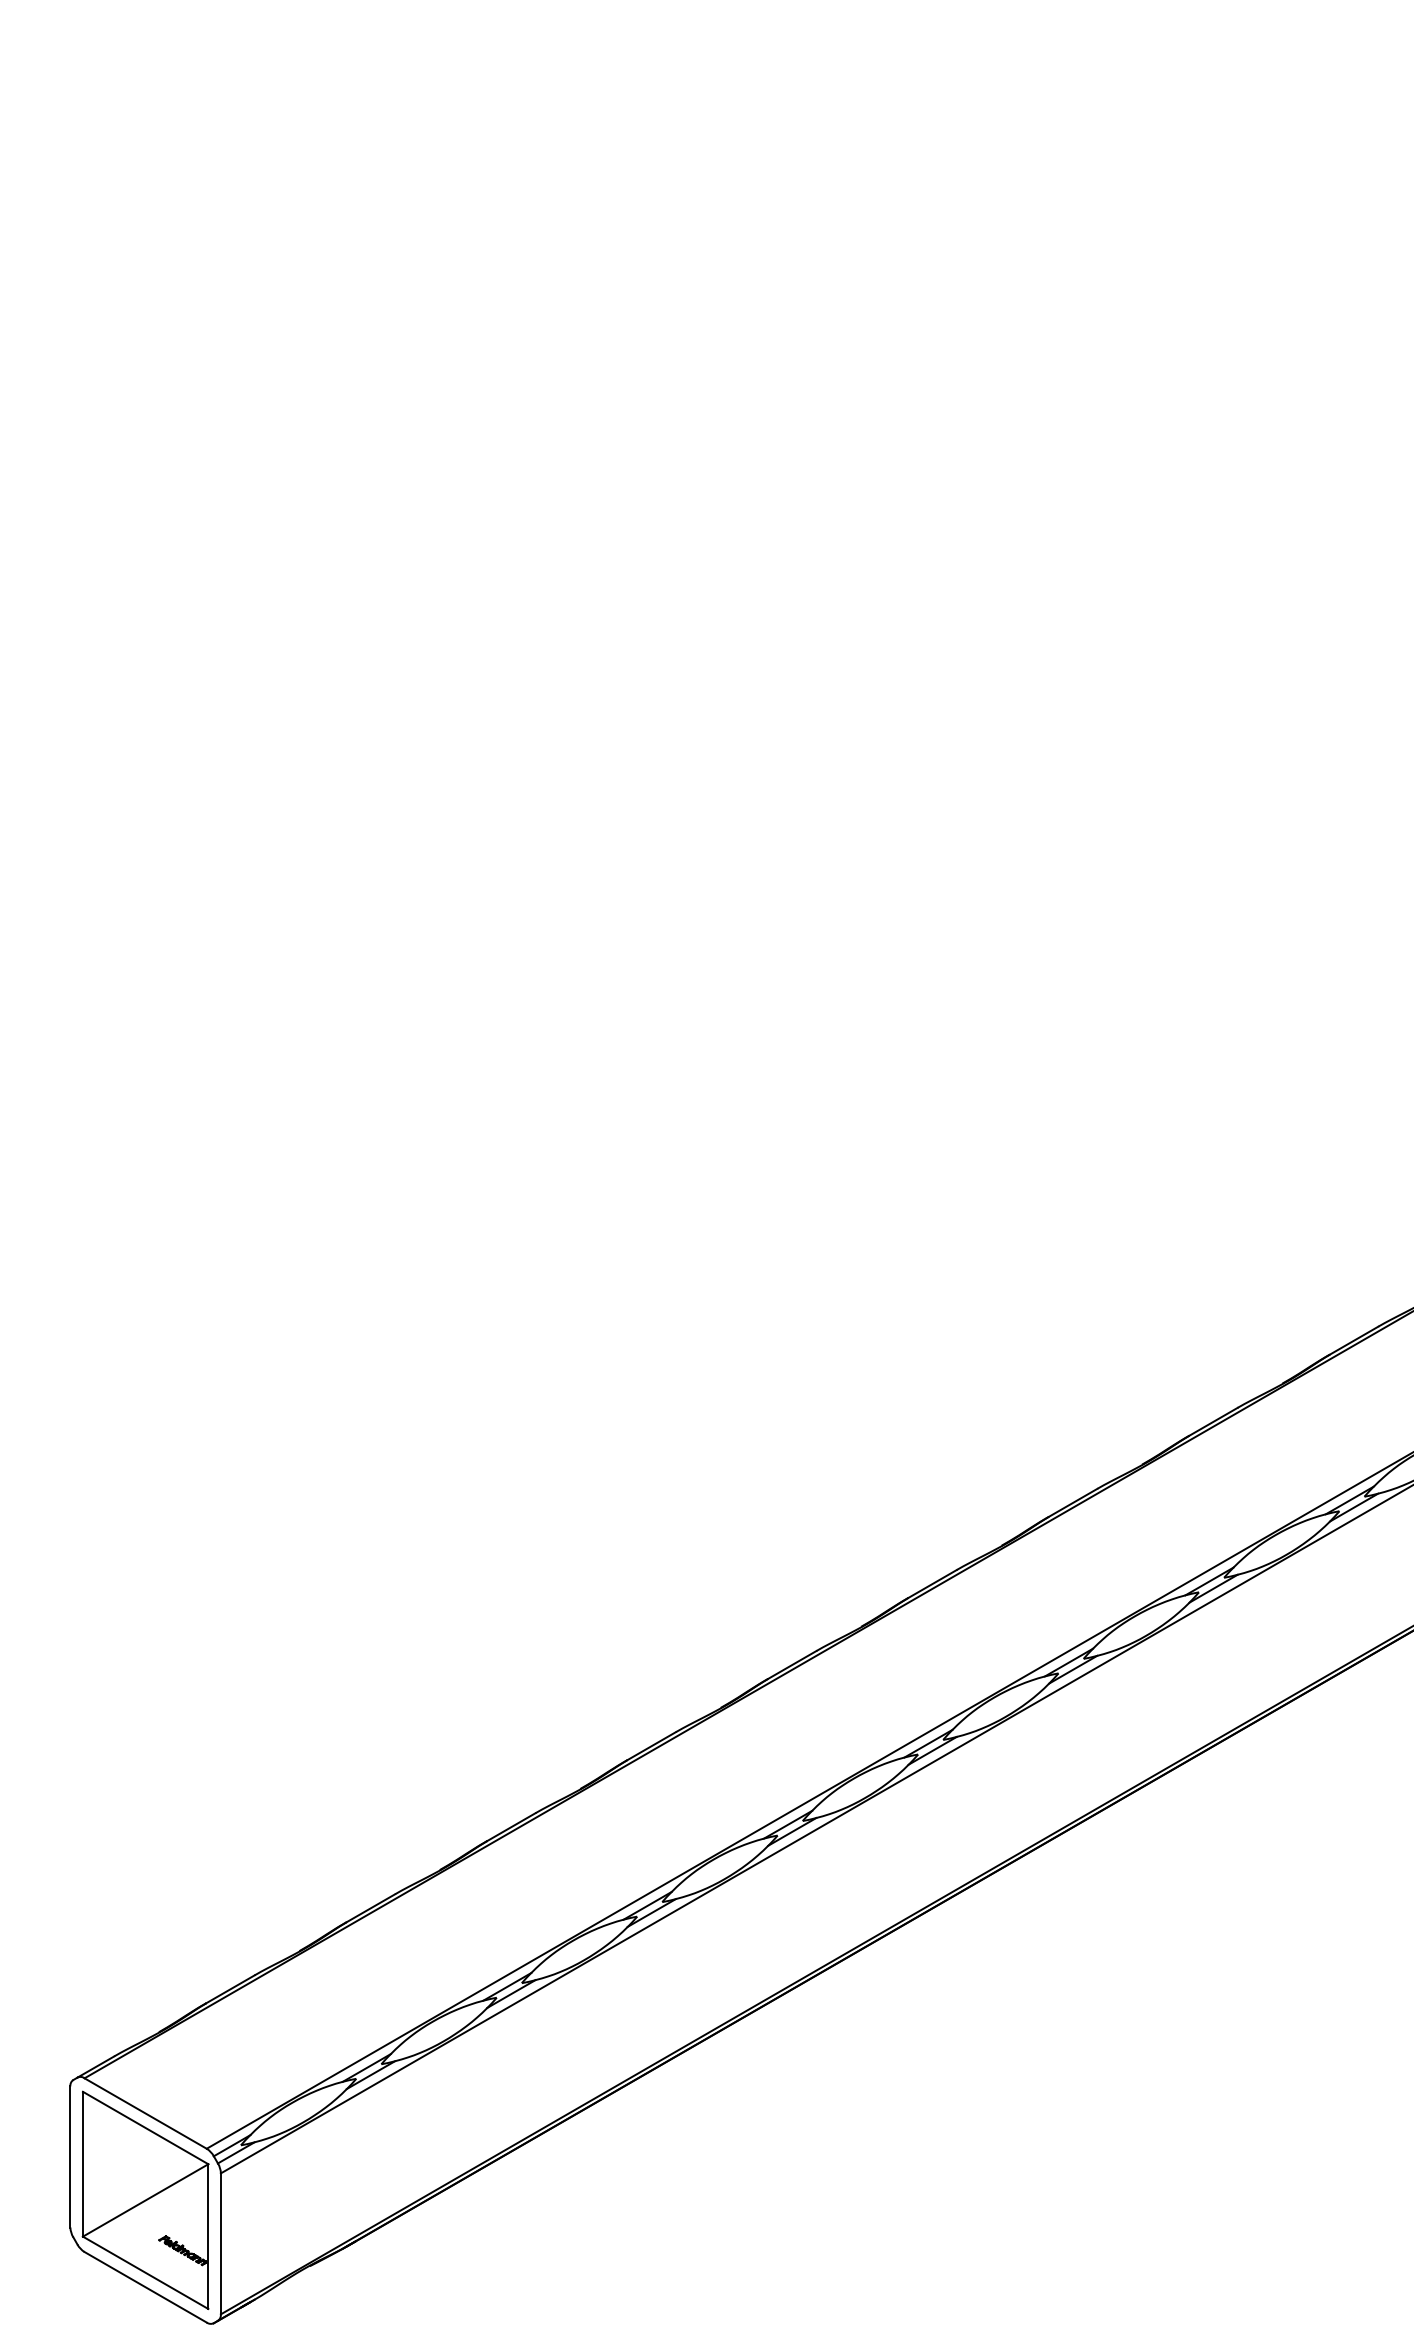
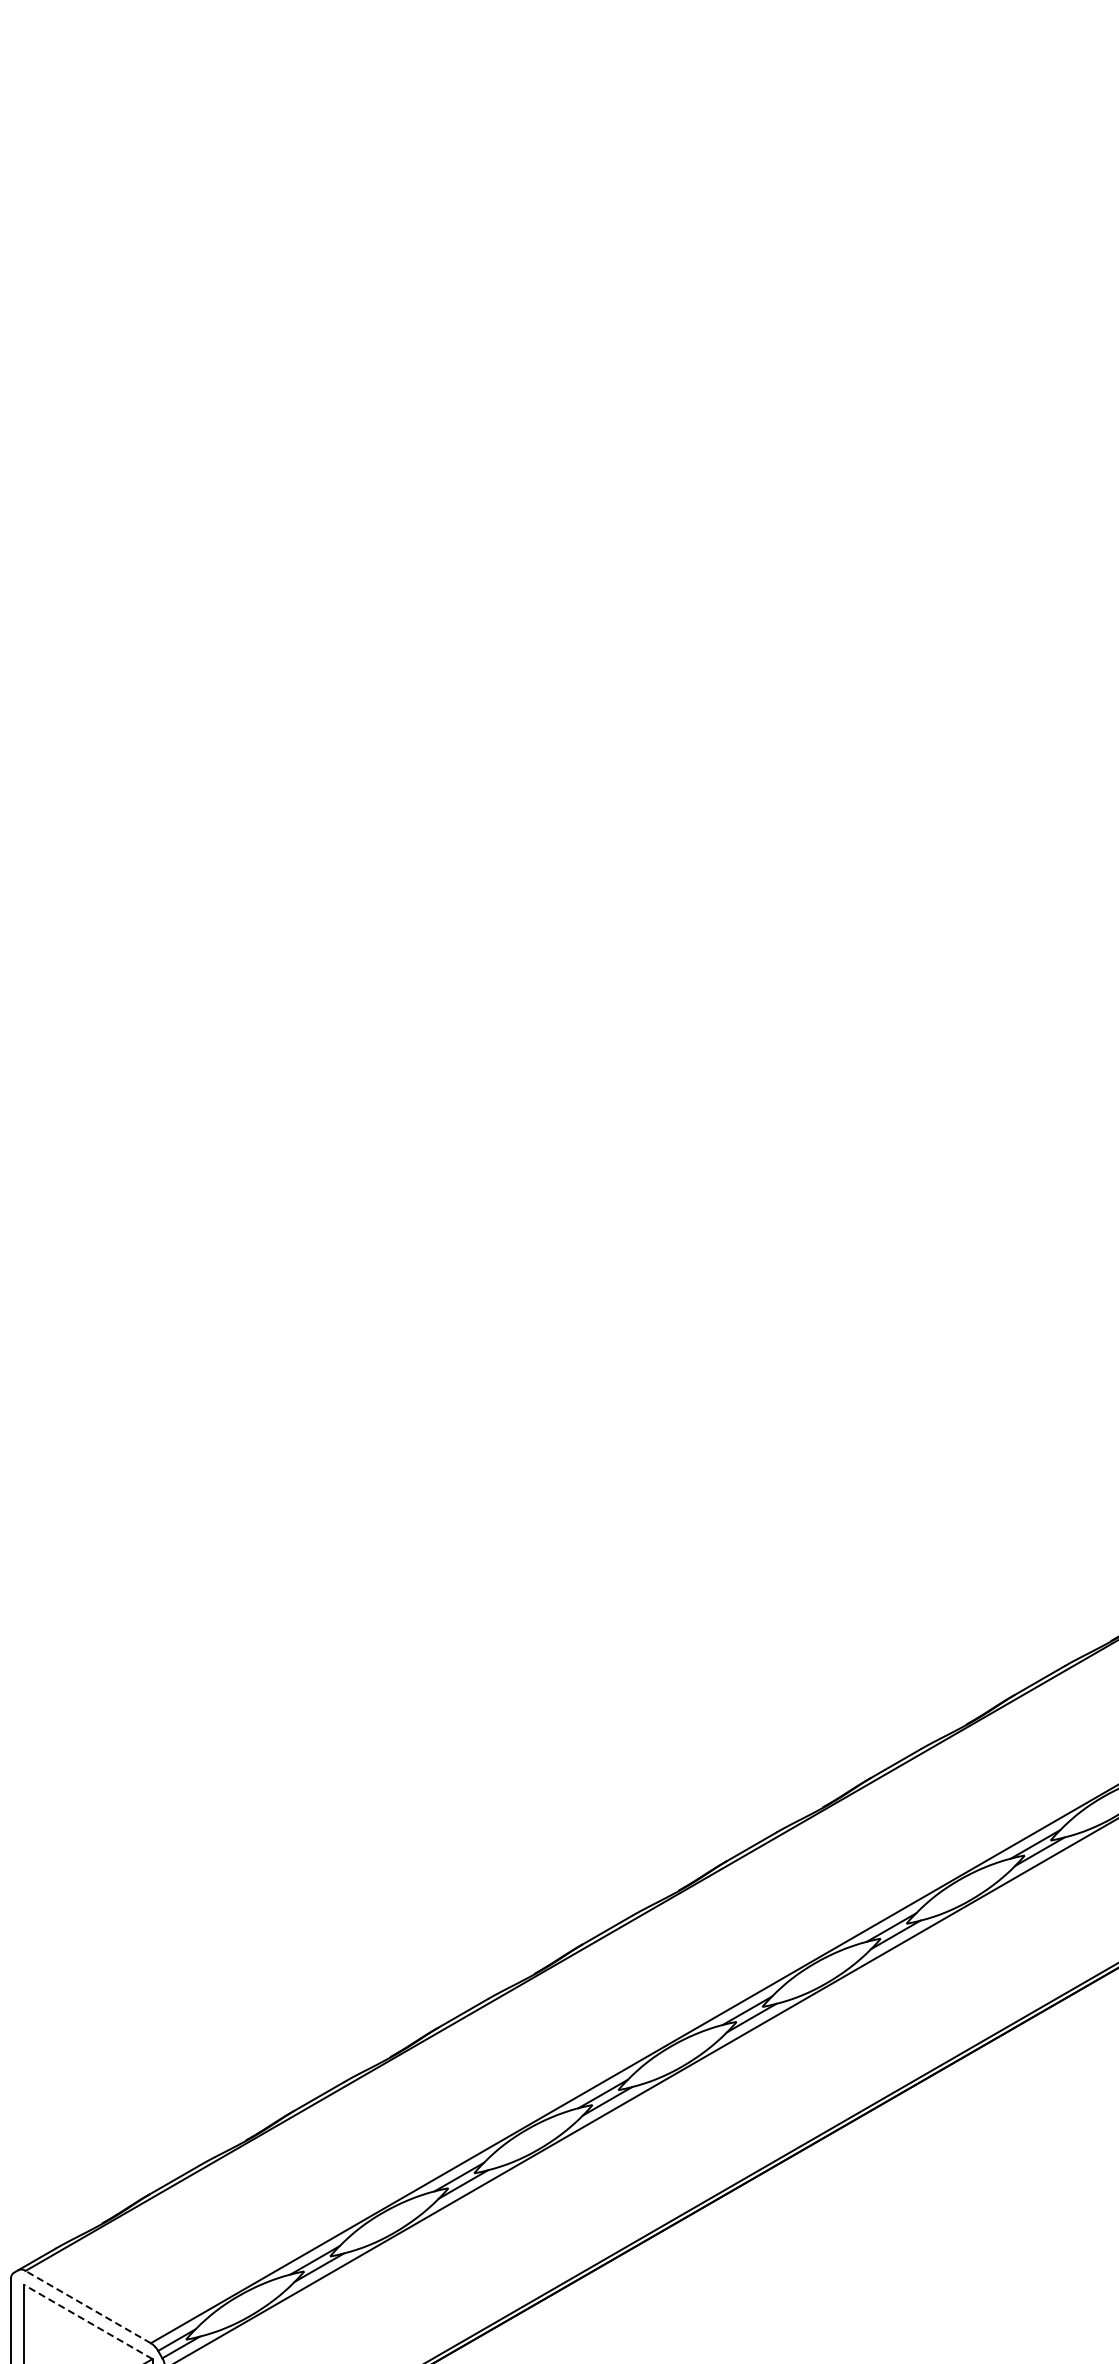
line: (145, 2113) -> (88, 2307), solid -> dashed
line: (145, 2127) -> (88, 2321), solid -> dashed

